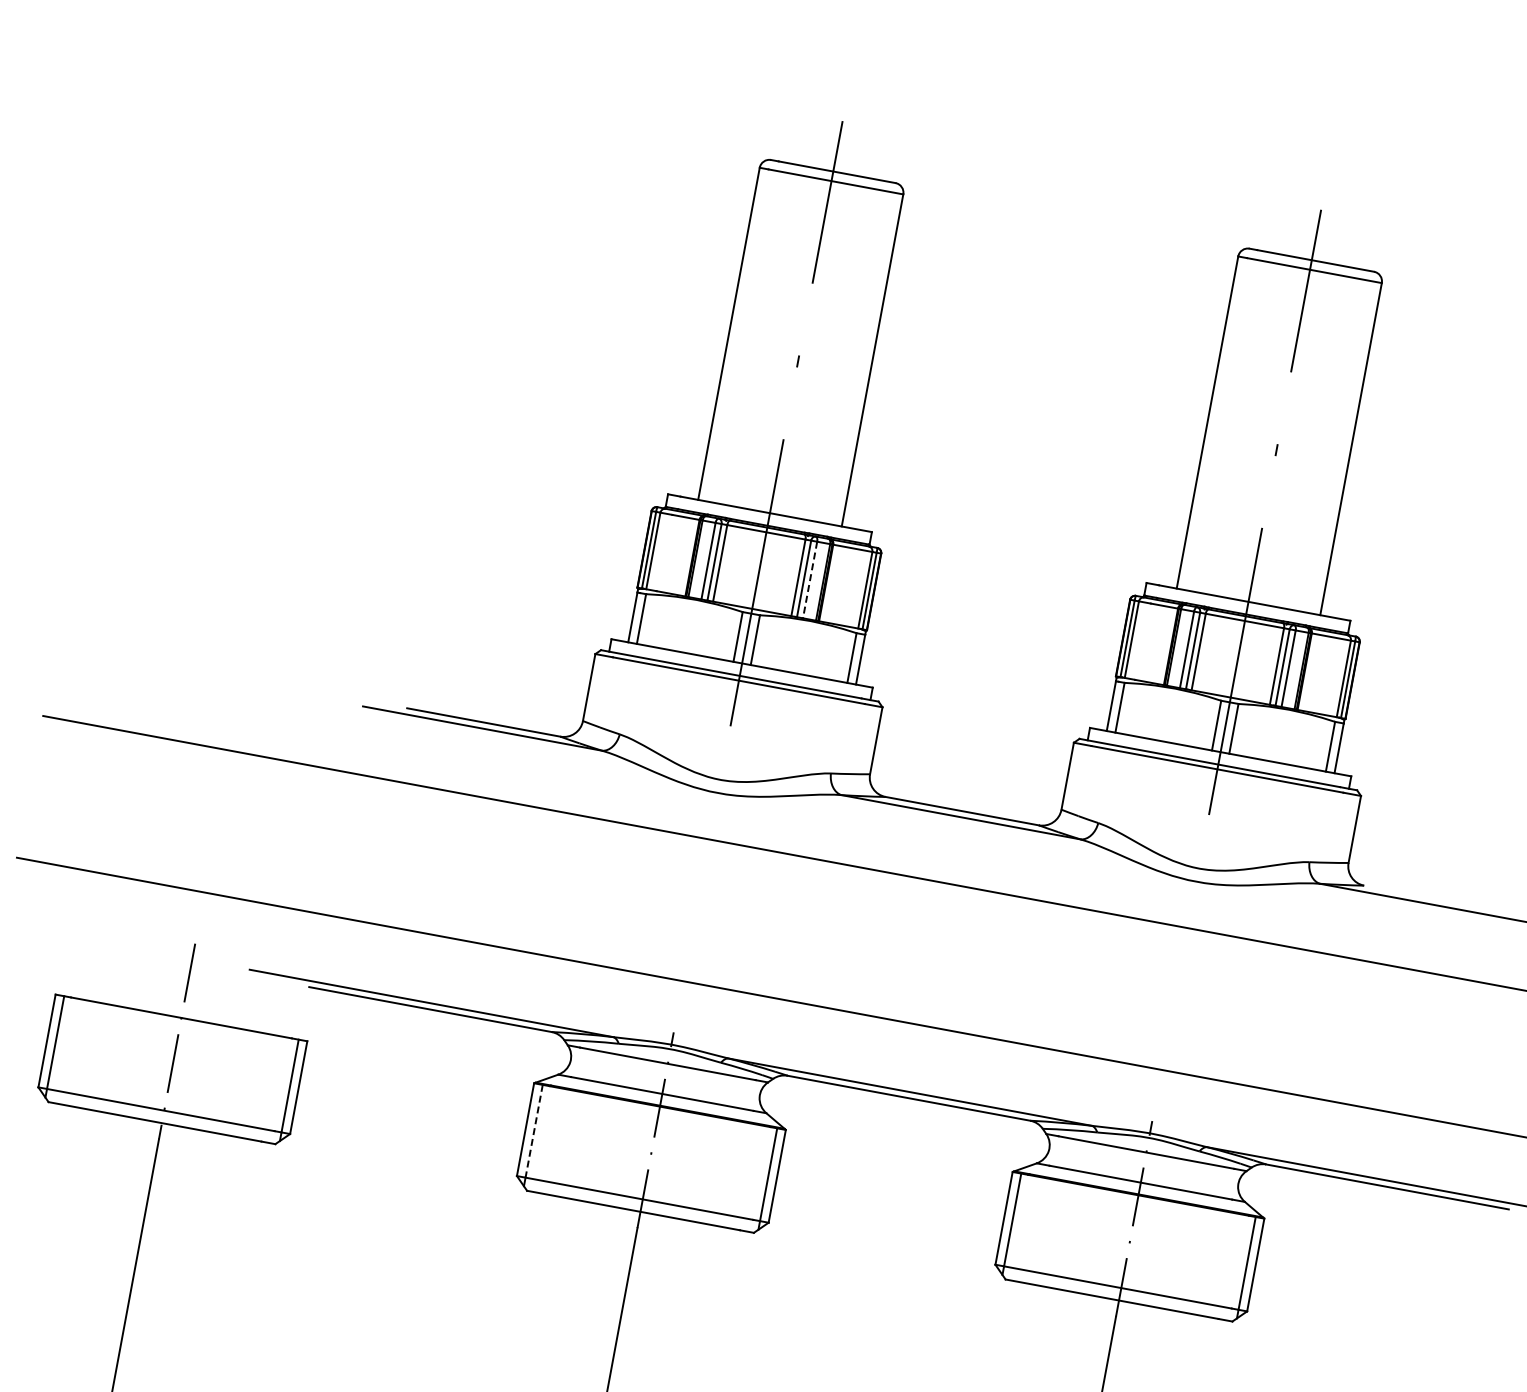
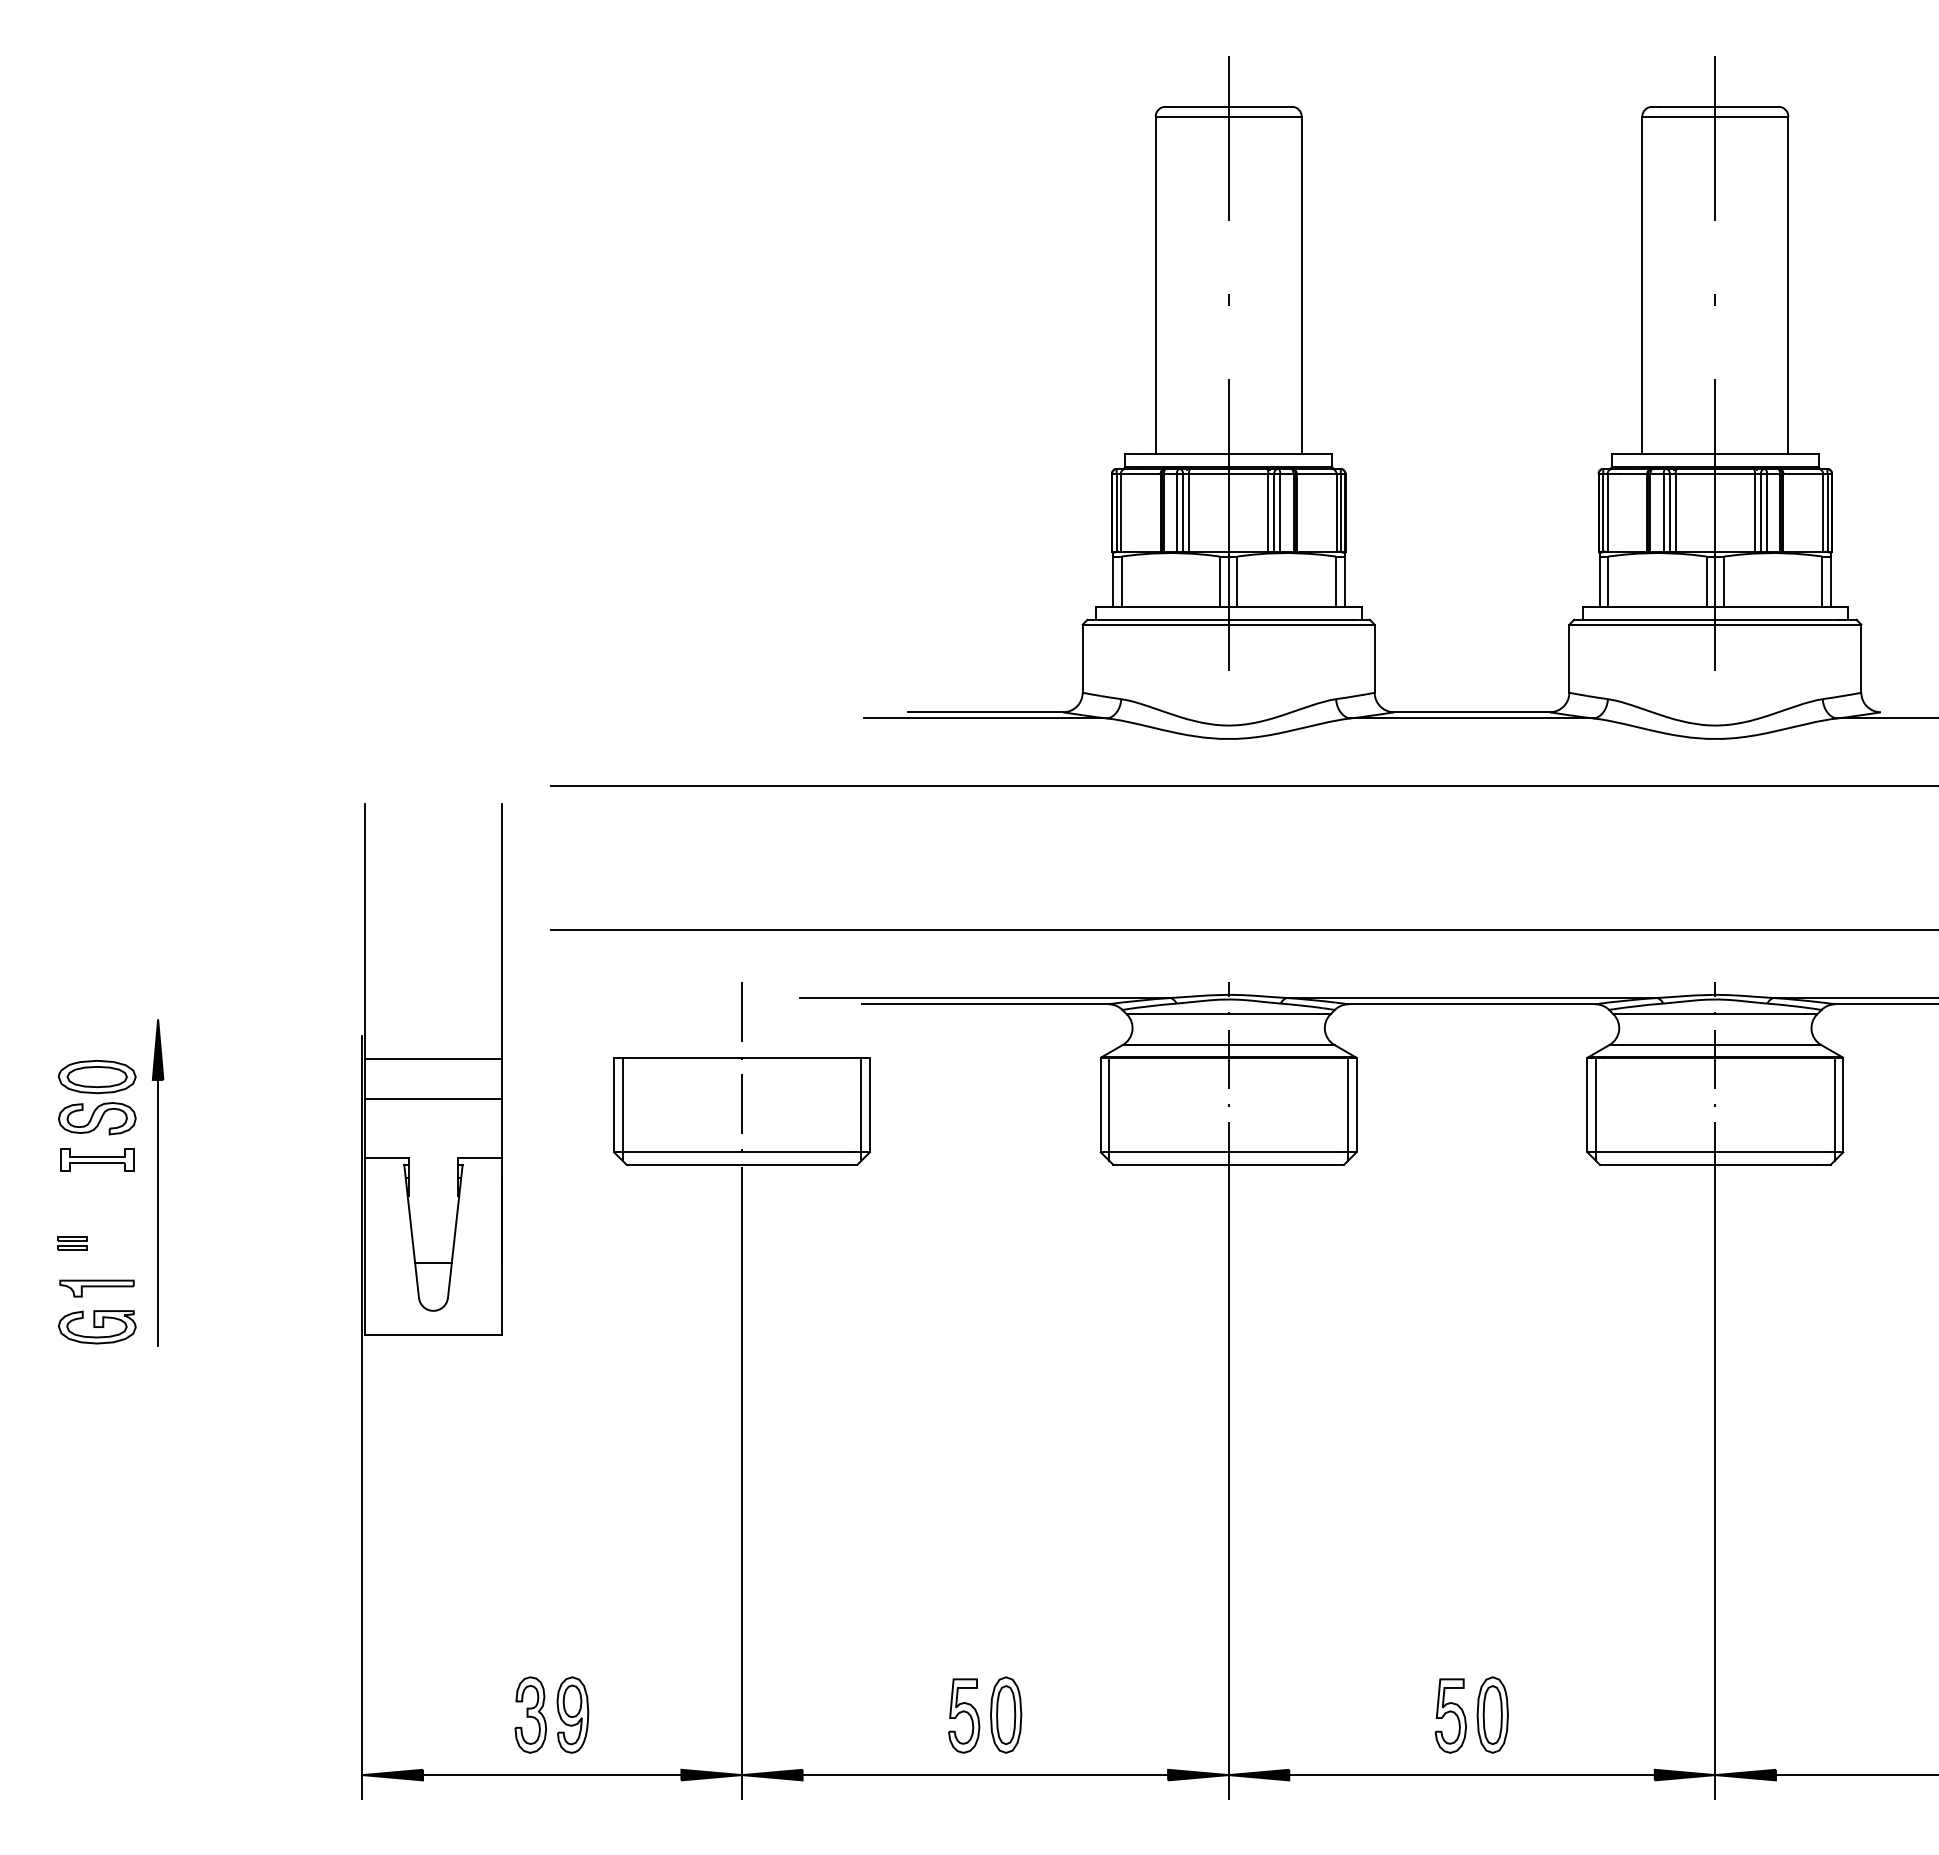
line: (810, 579) -> (1280, 512), dashed -> solid
line: (534, 1131) -> (1109, 1105), dashed -> solid

